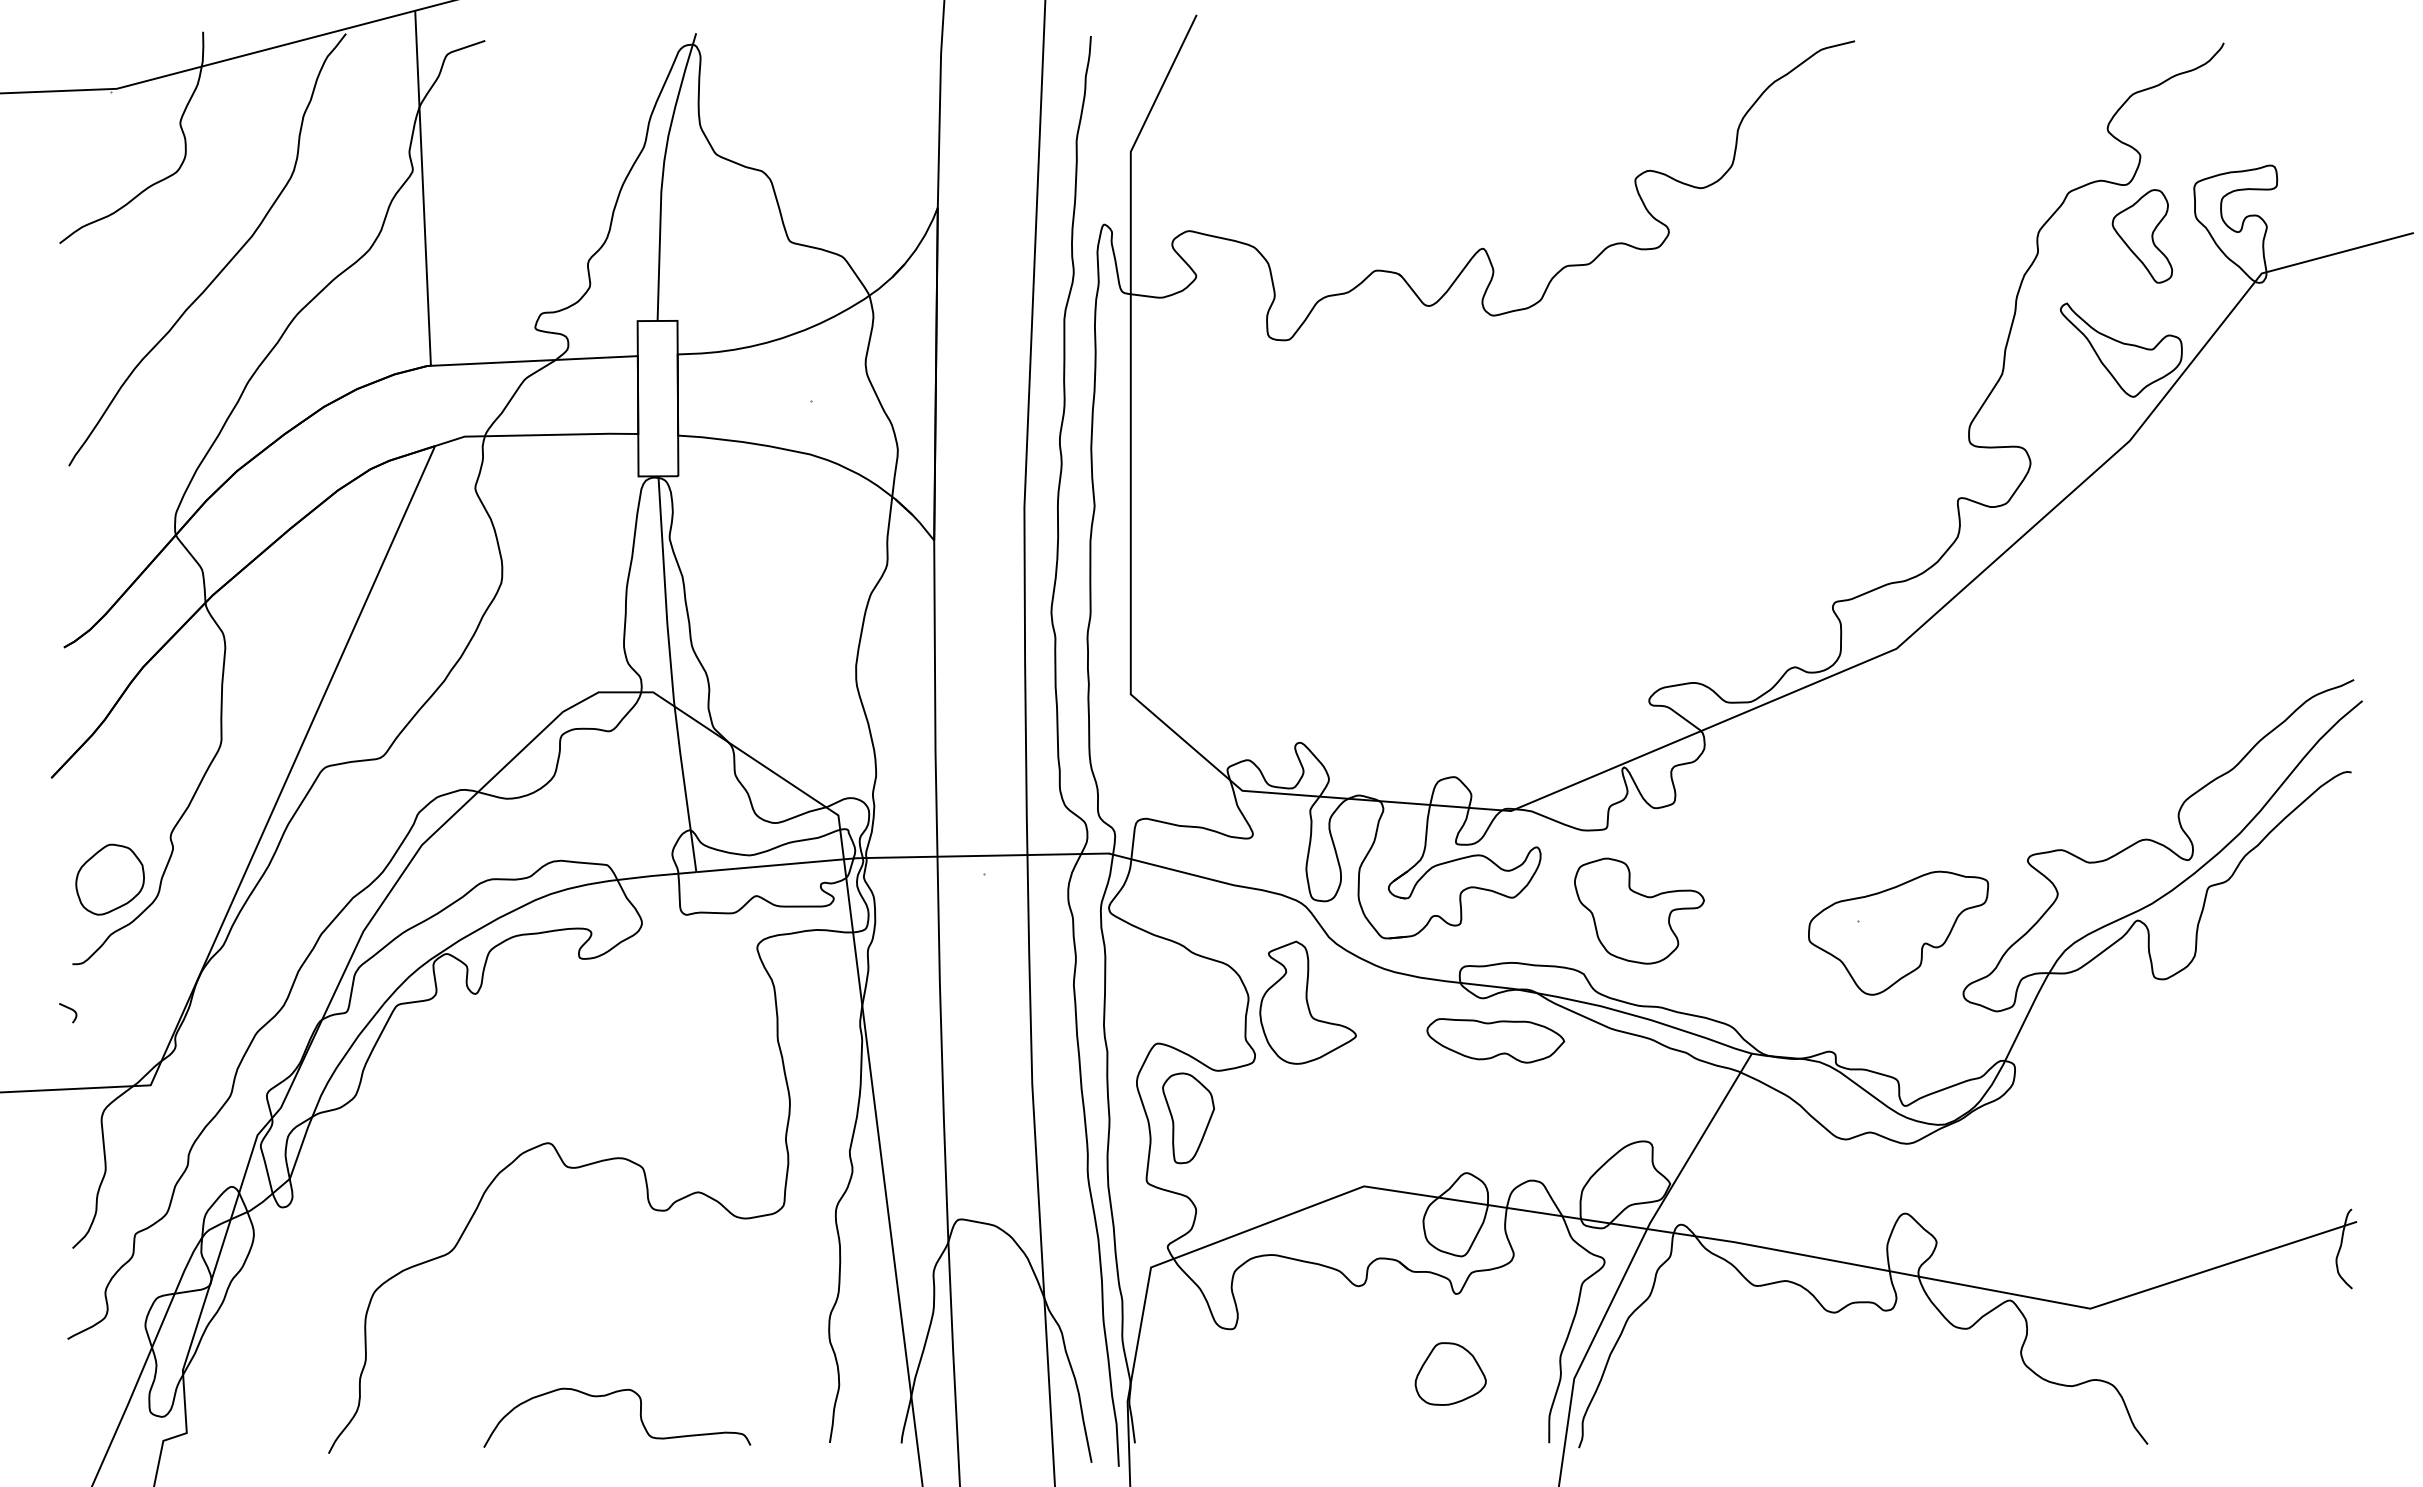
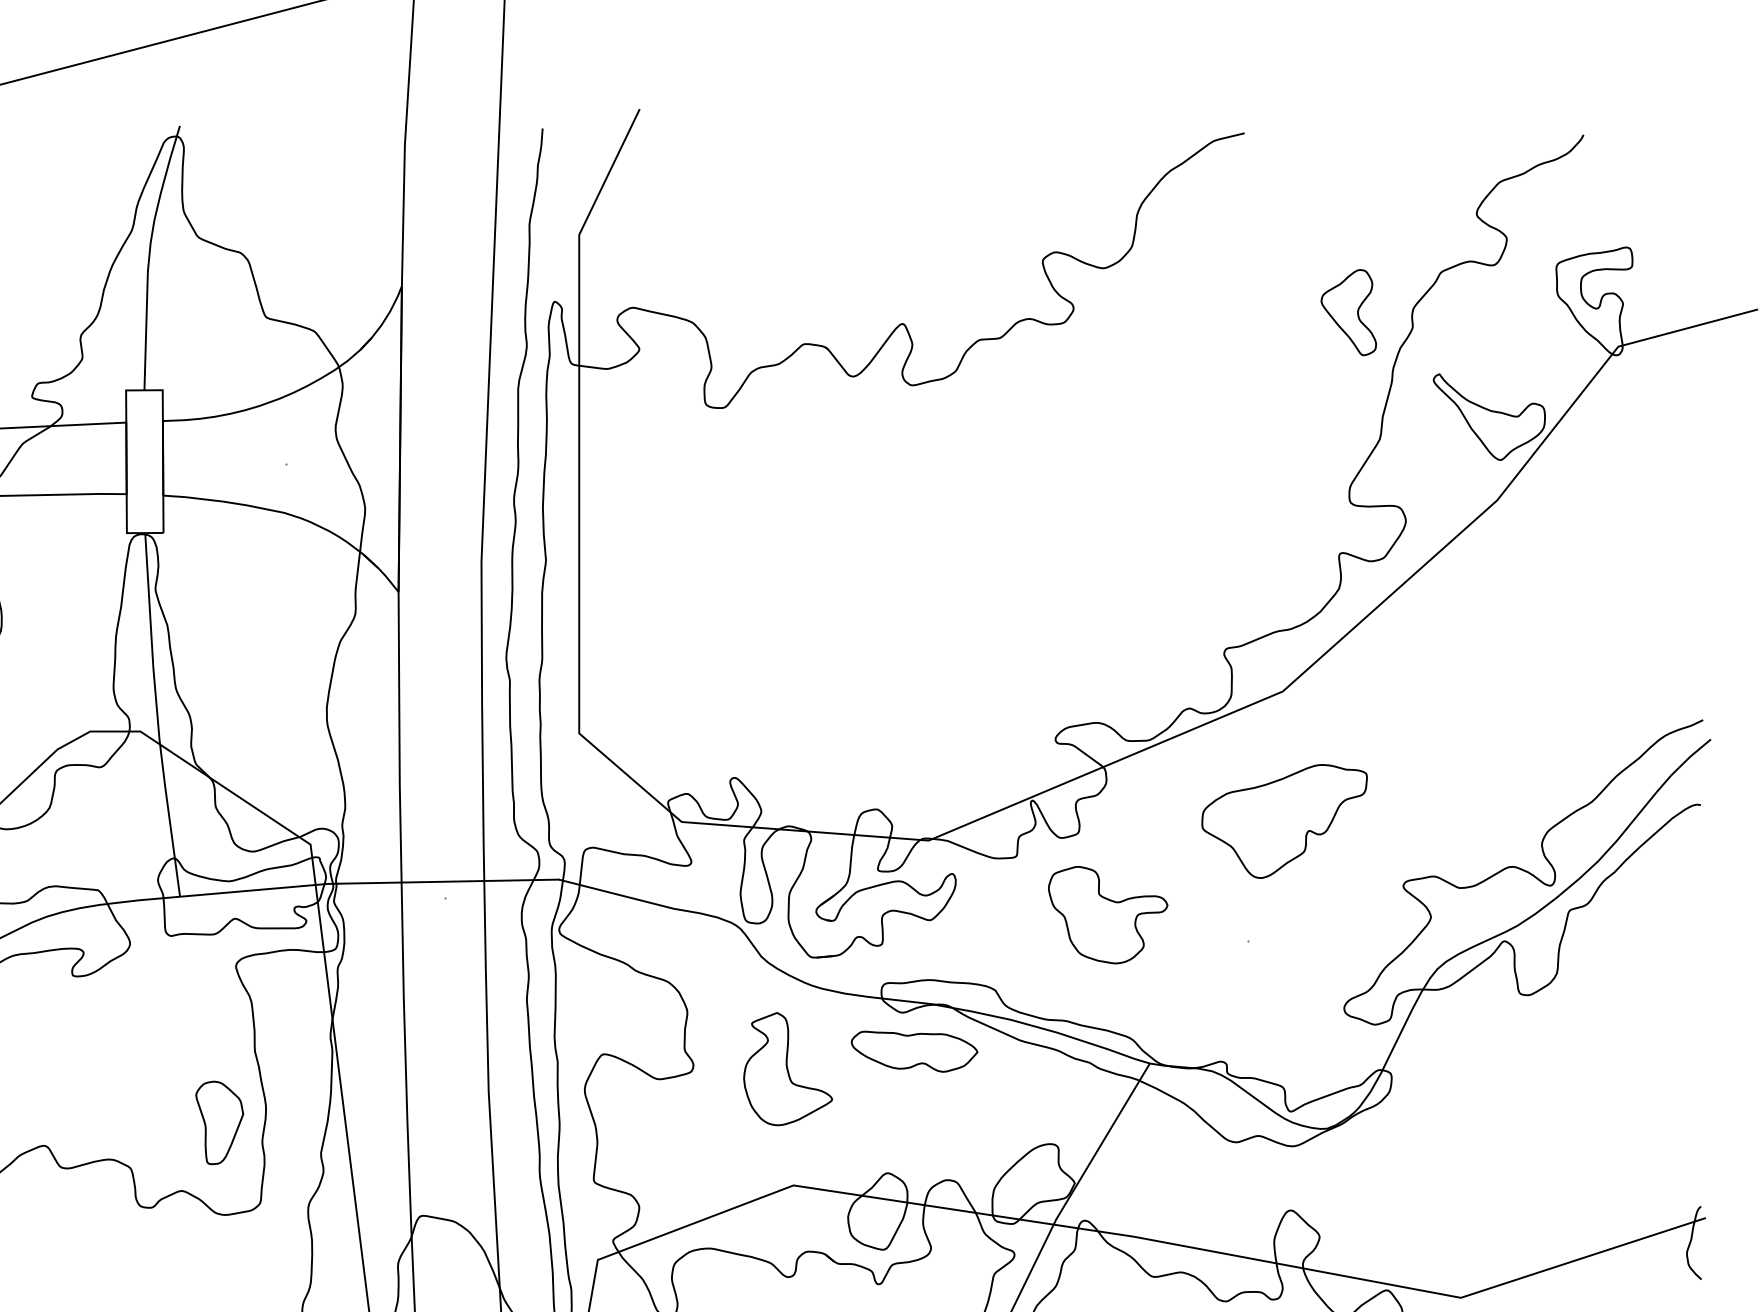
part: (2142, 236) -> (1348, 312), moved
part: (1639, 910) -> (1108, 914), moved
part: (1898, 932) -> (1284, 820), moved
part: (1307, 1002) -> (787, 1068), moved
part: (1188, 1118) -> (219, 1123), moved

